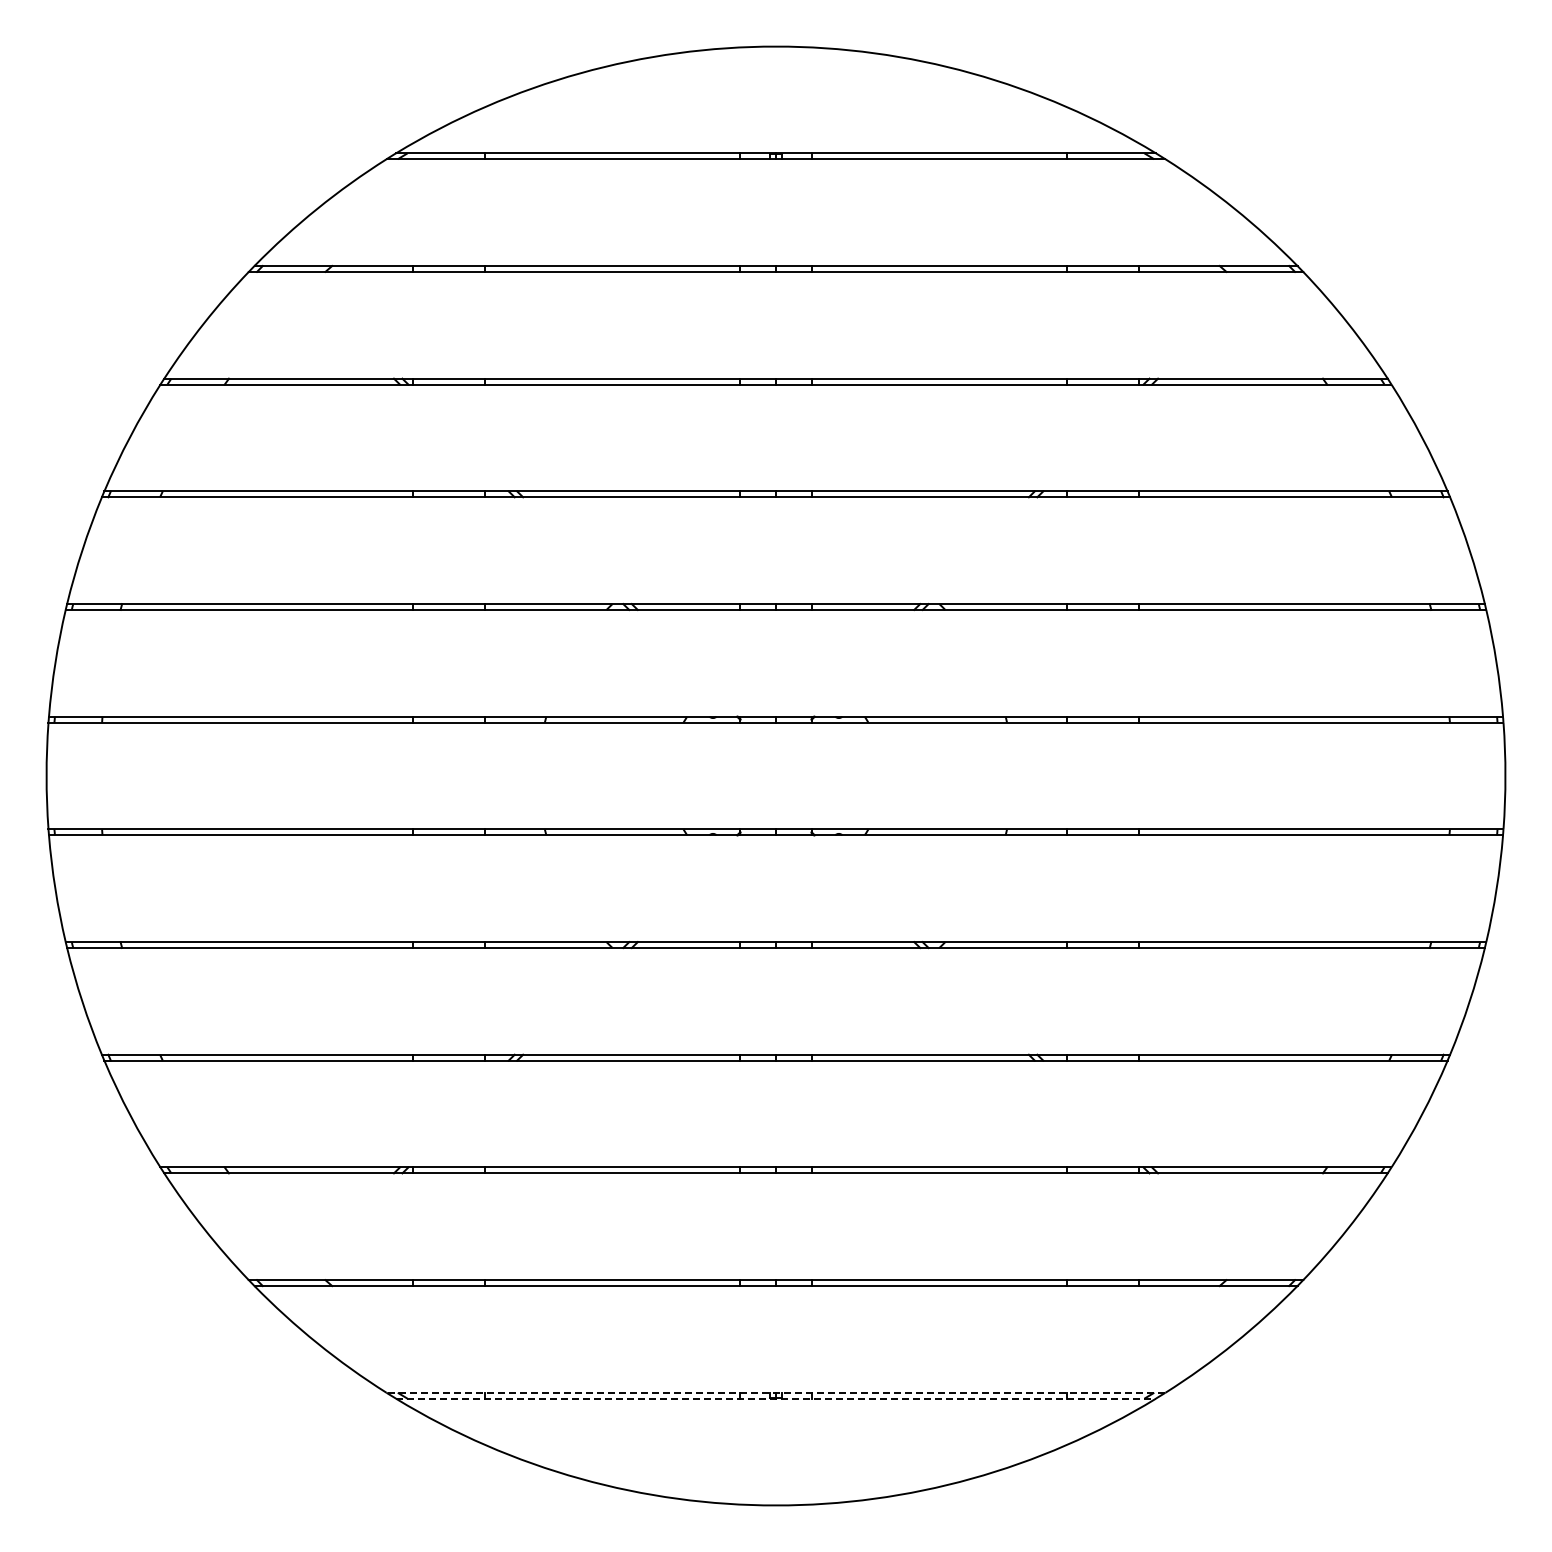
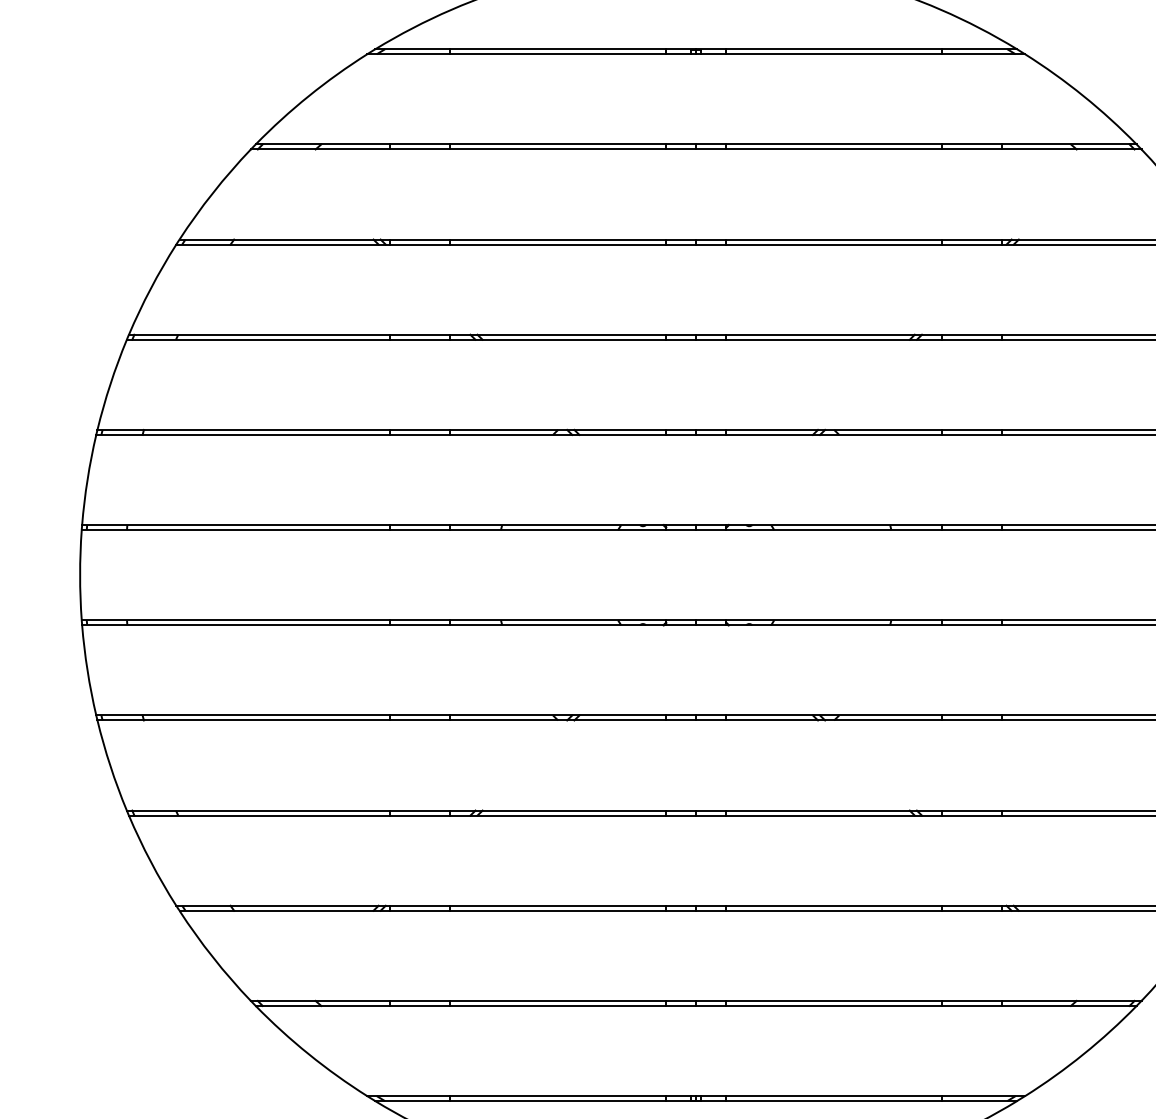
line: (775, 1392) -> (695, 1095), dashed -> solid
line: (776, 1398) -> (696, 1100), dashed -> solid

